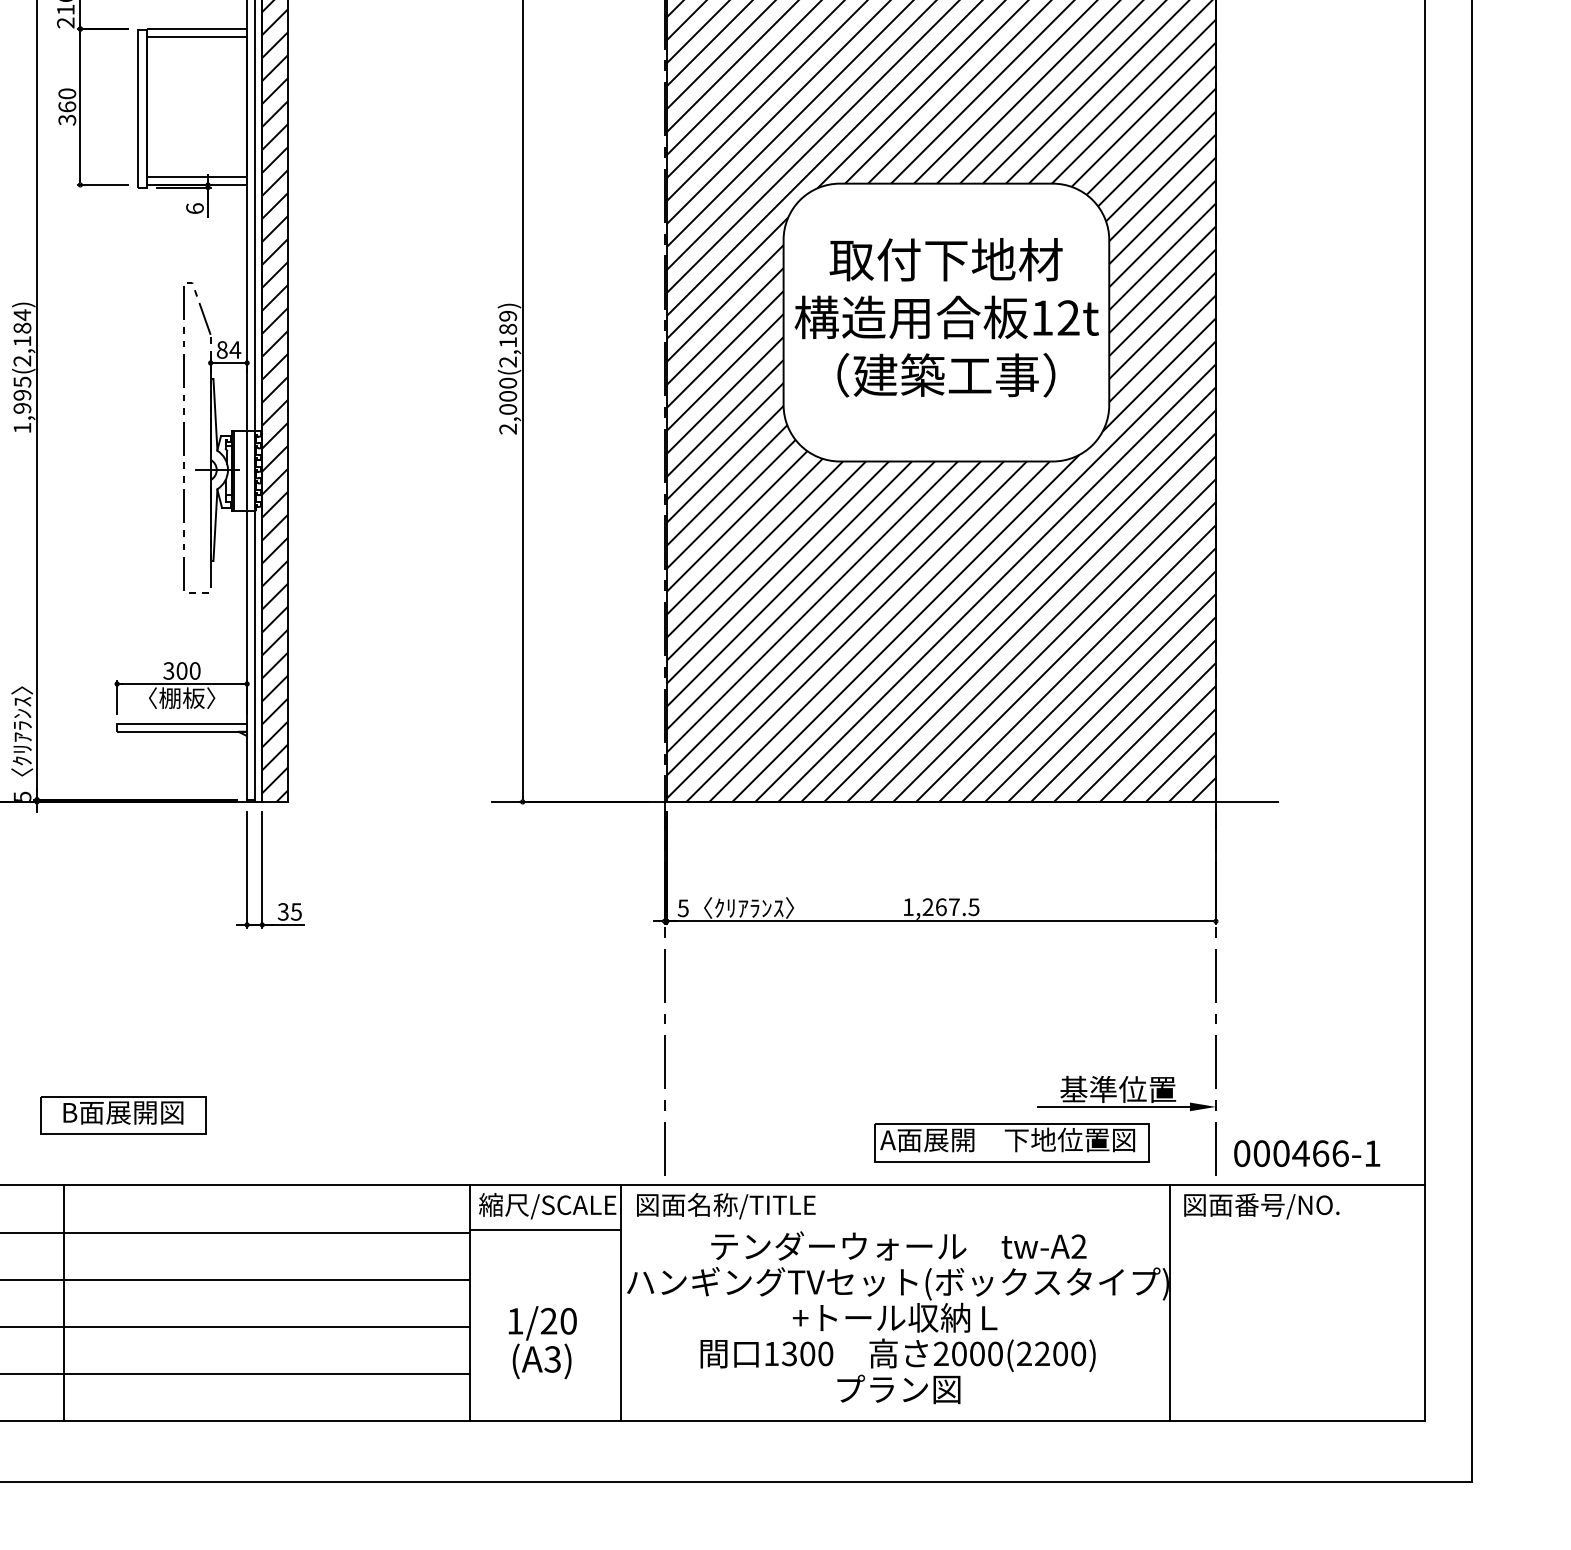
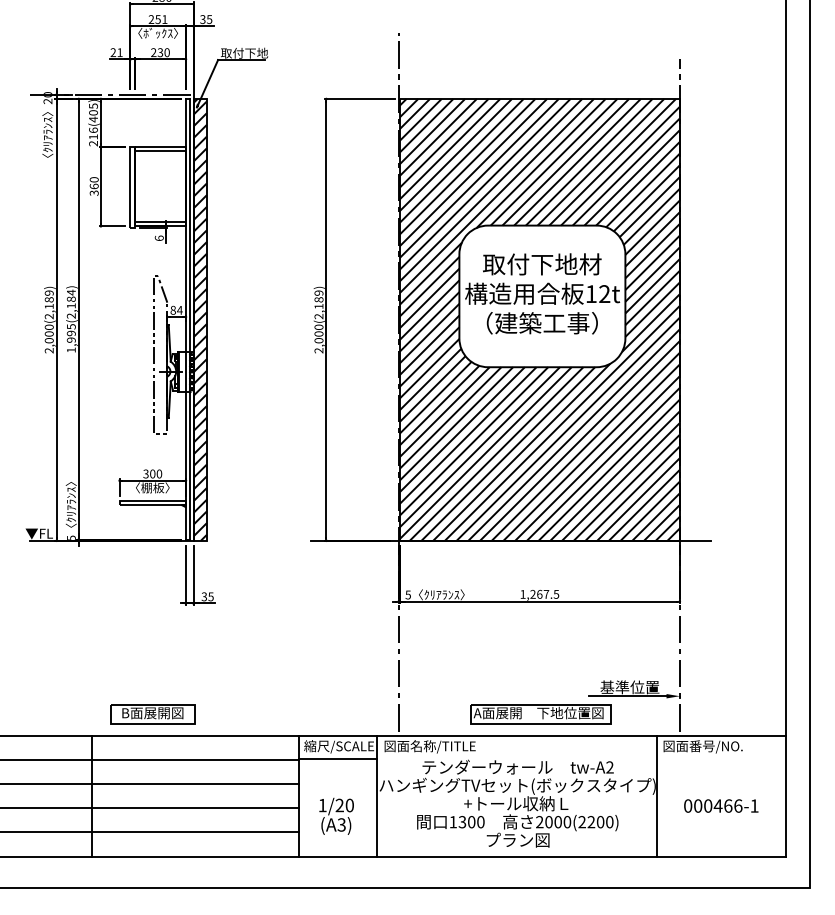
part: (122, 1115) -> (152, 714), moved
part: (1011, 1142) -> (540, 714), moved
text: (1307, 1152) -> (721, 805), moved

